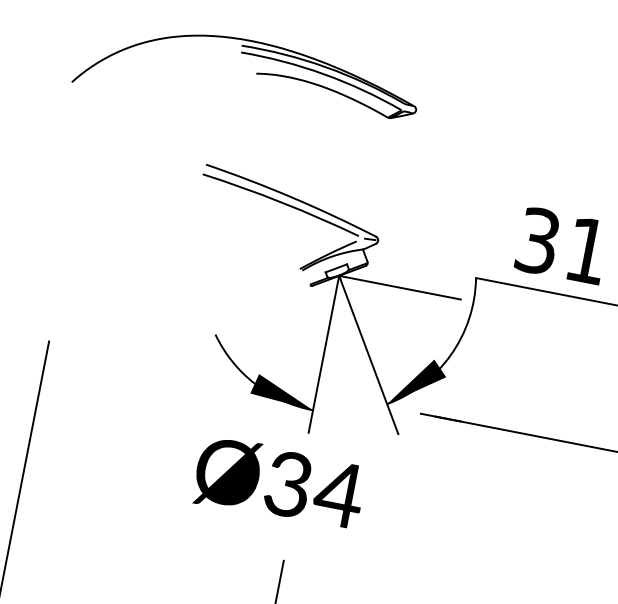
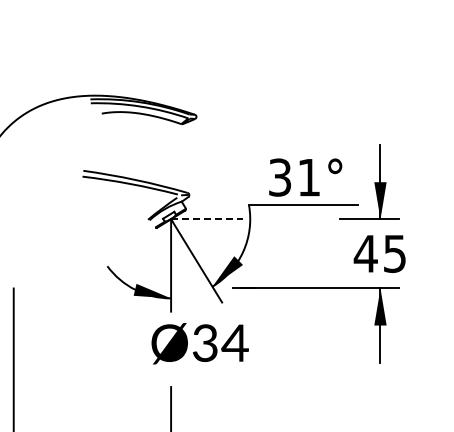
line: (399, 287) -> (206, 219), solid -> dashed
text: (278, 483) -> (199, 343), moved

